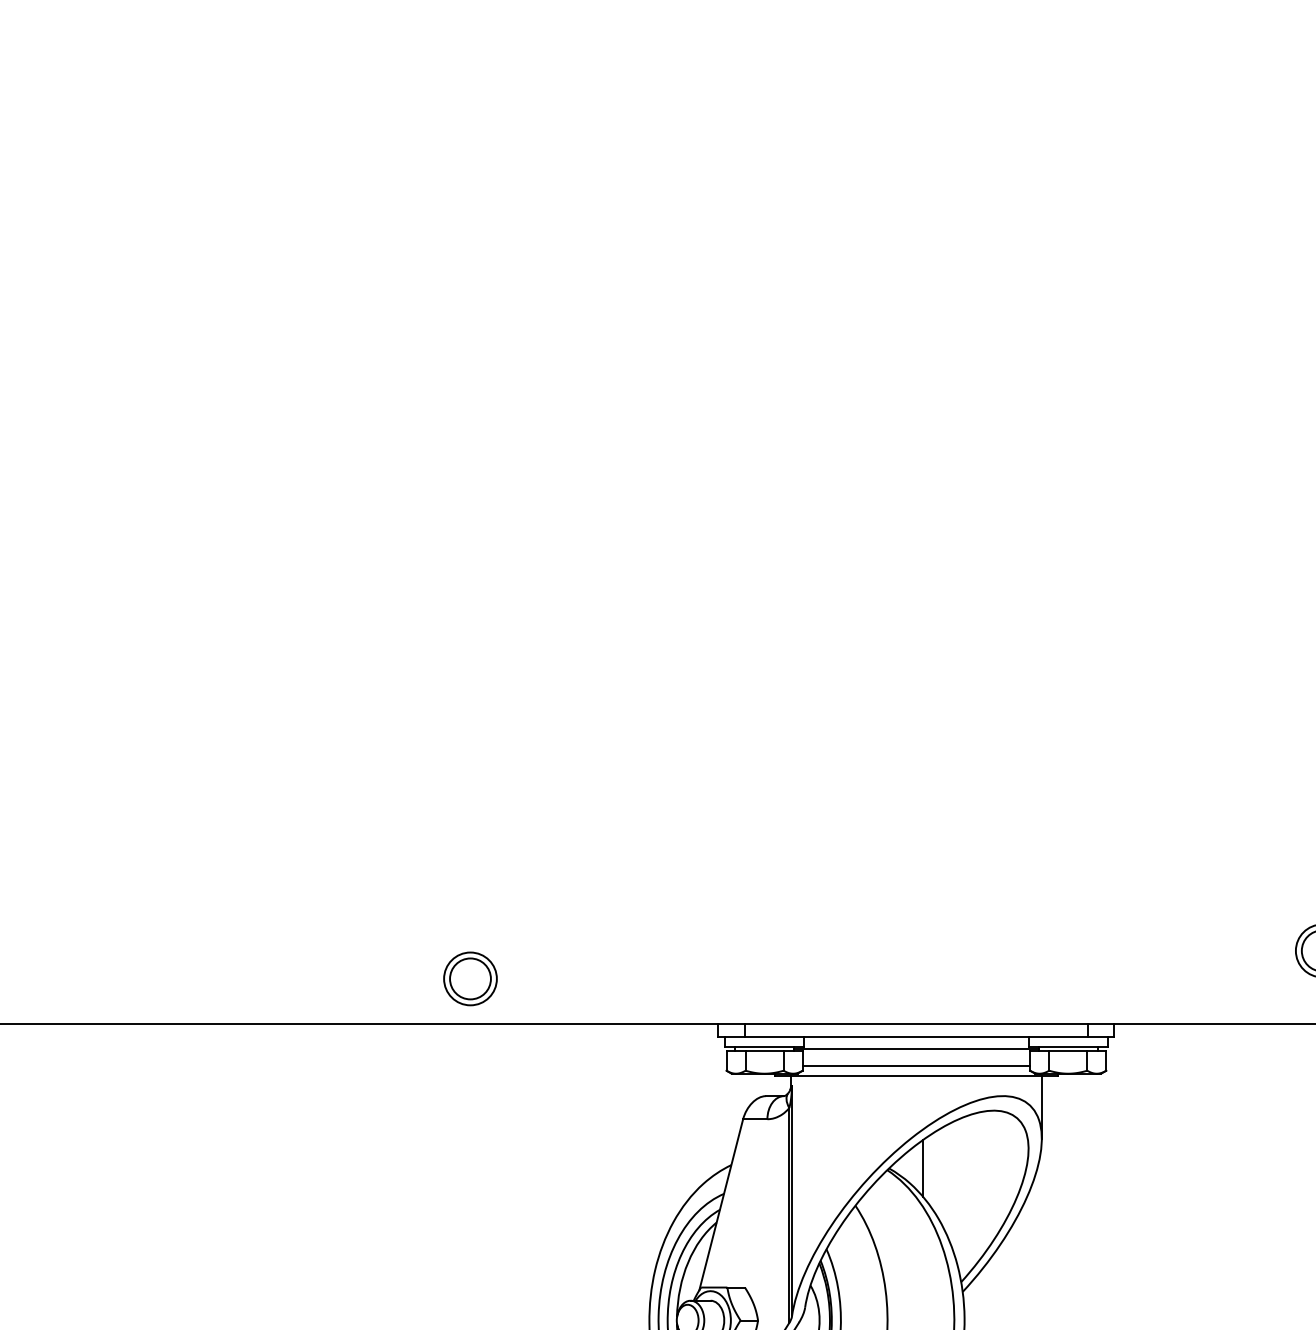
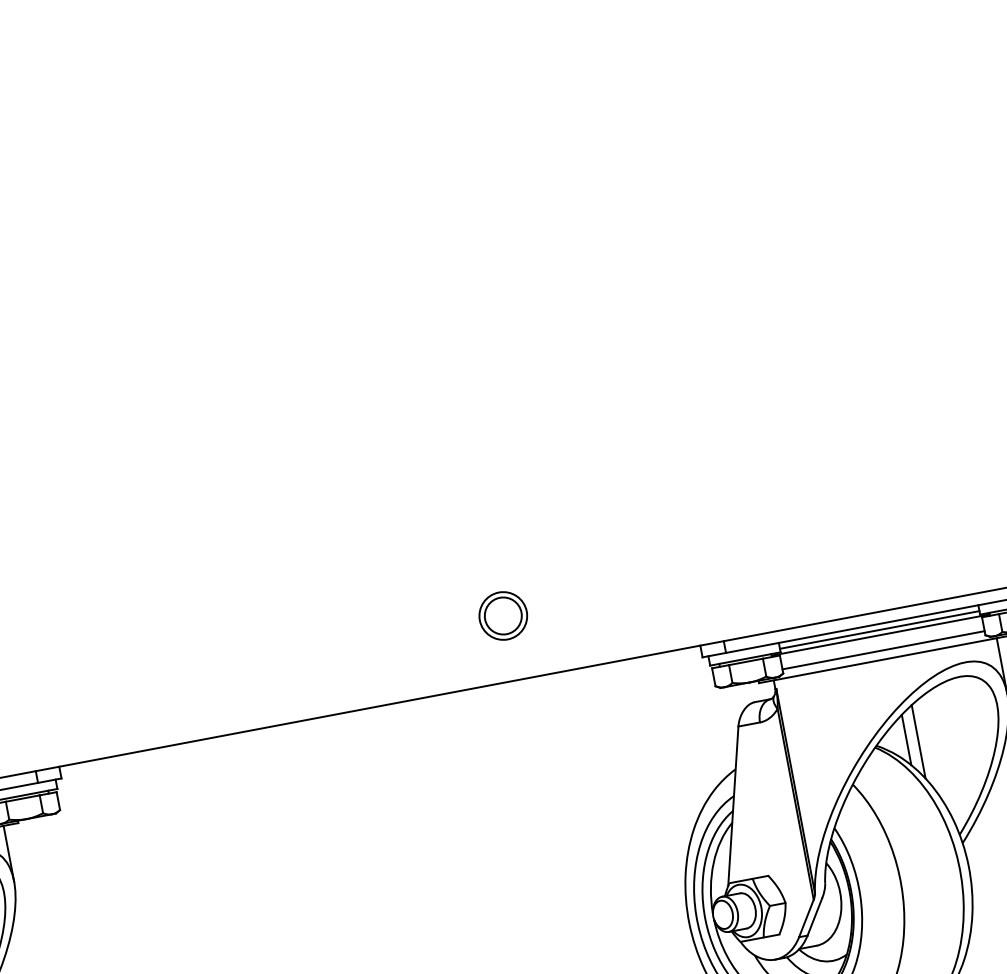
part: (470, 978) -> (503, 615), moved
line: (916, 1043) -> (879, 630), added
line: (935, 1172) -> (918, 741), added

